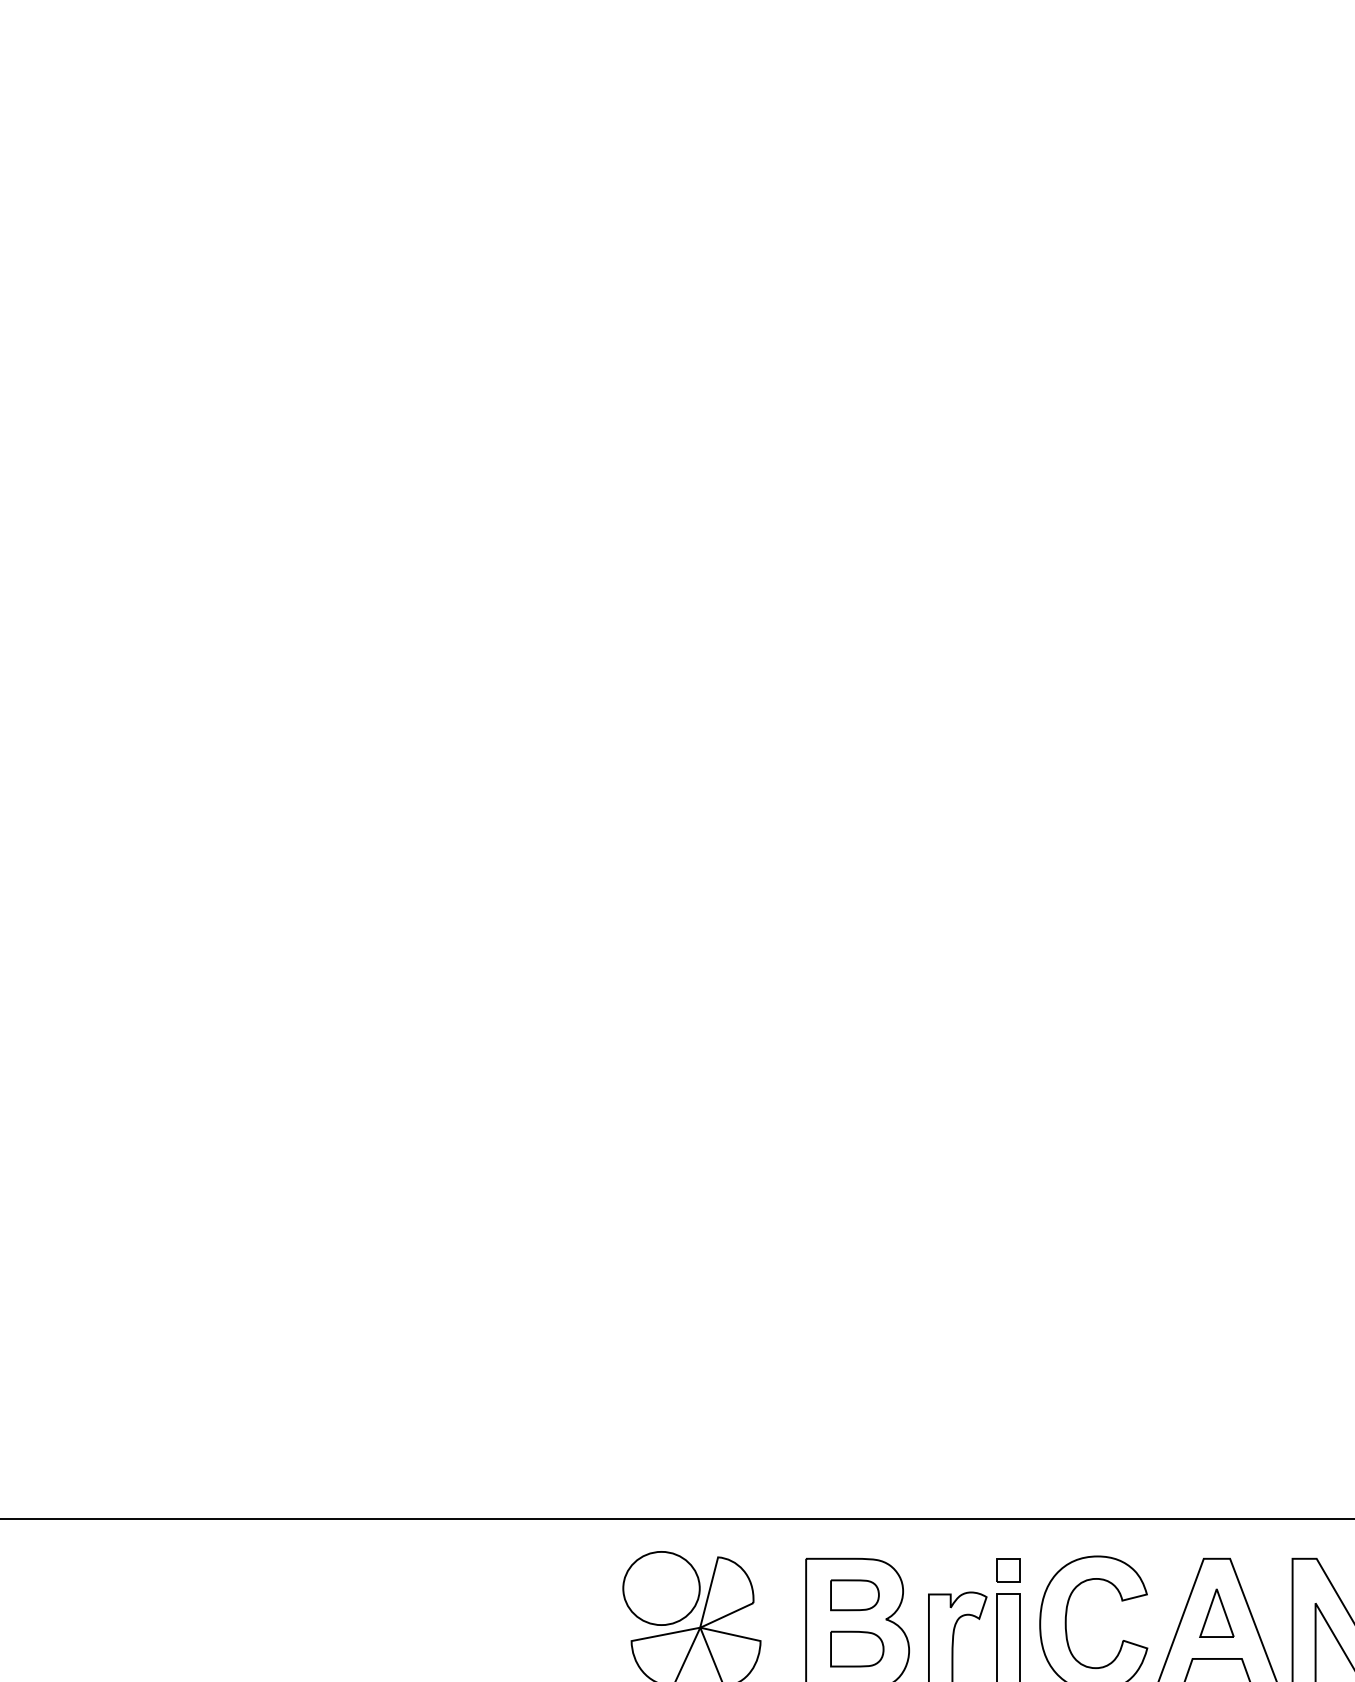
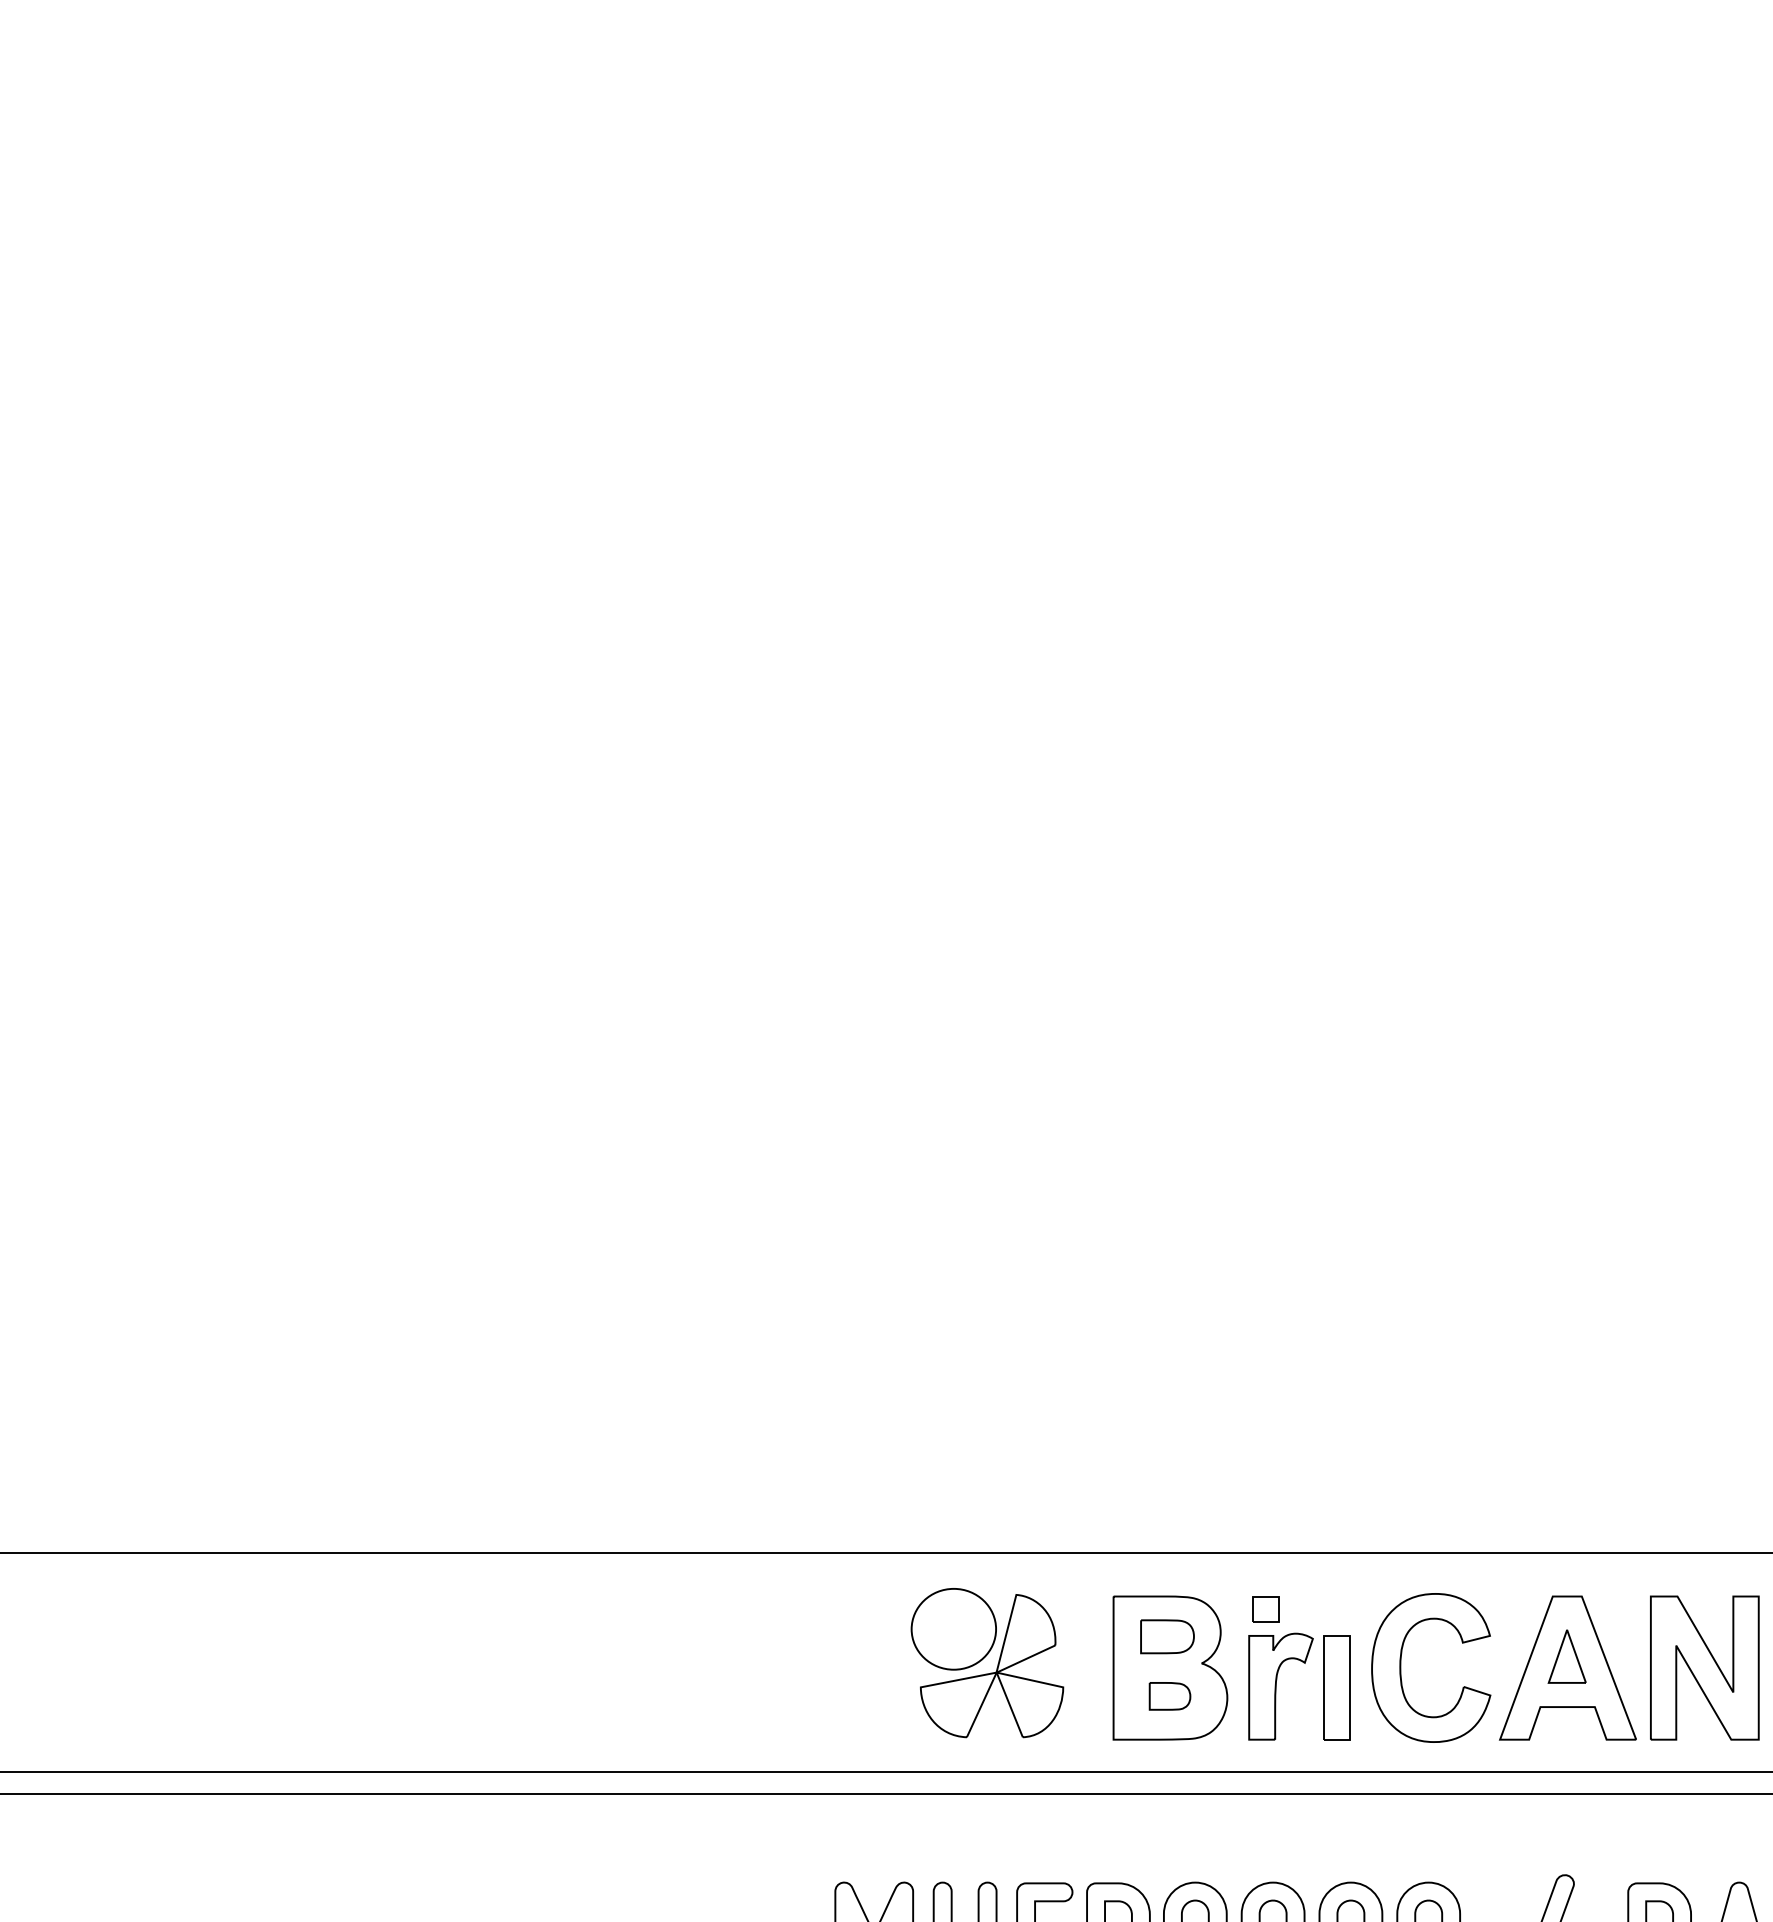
part: (1007, 1570) -> (1265, 1609), moved
part: (856, 1649) -> (1169, 1696), size x0.7

